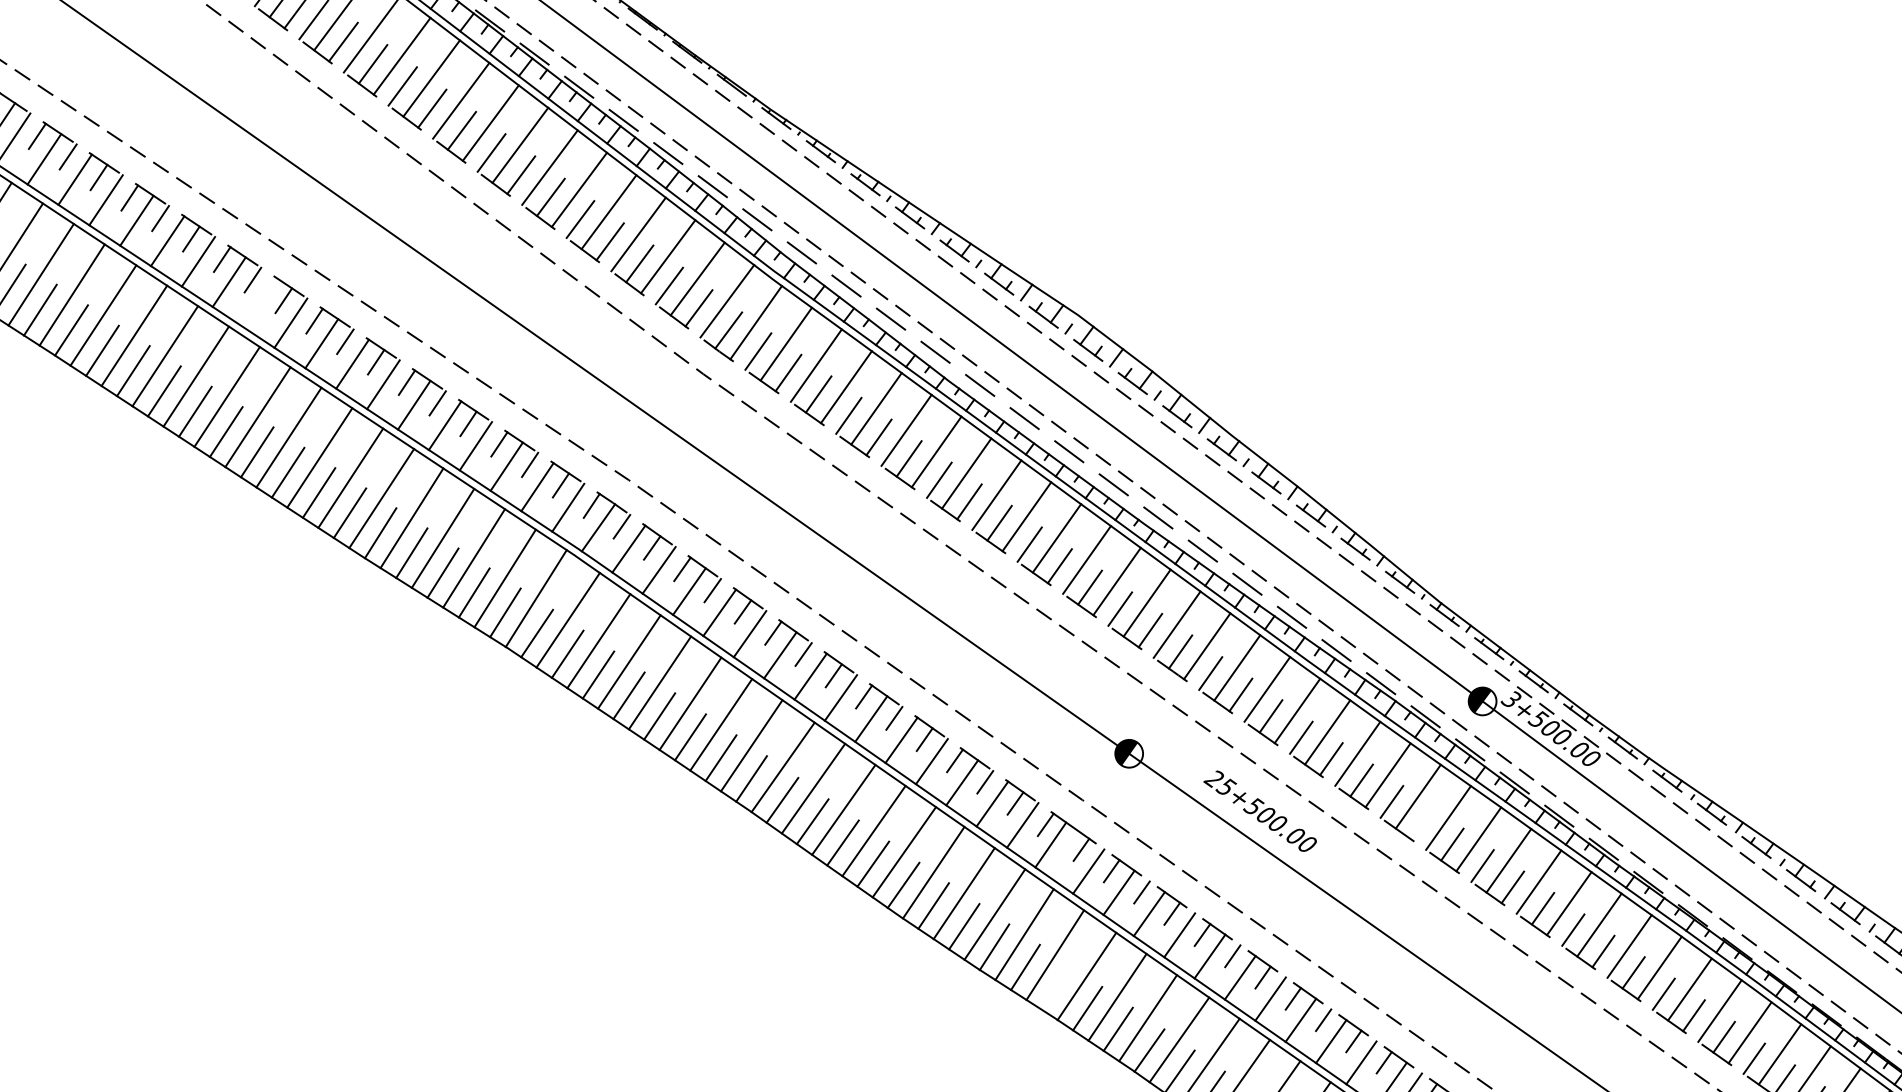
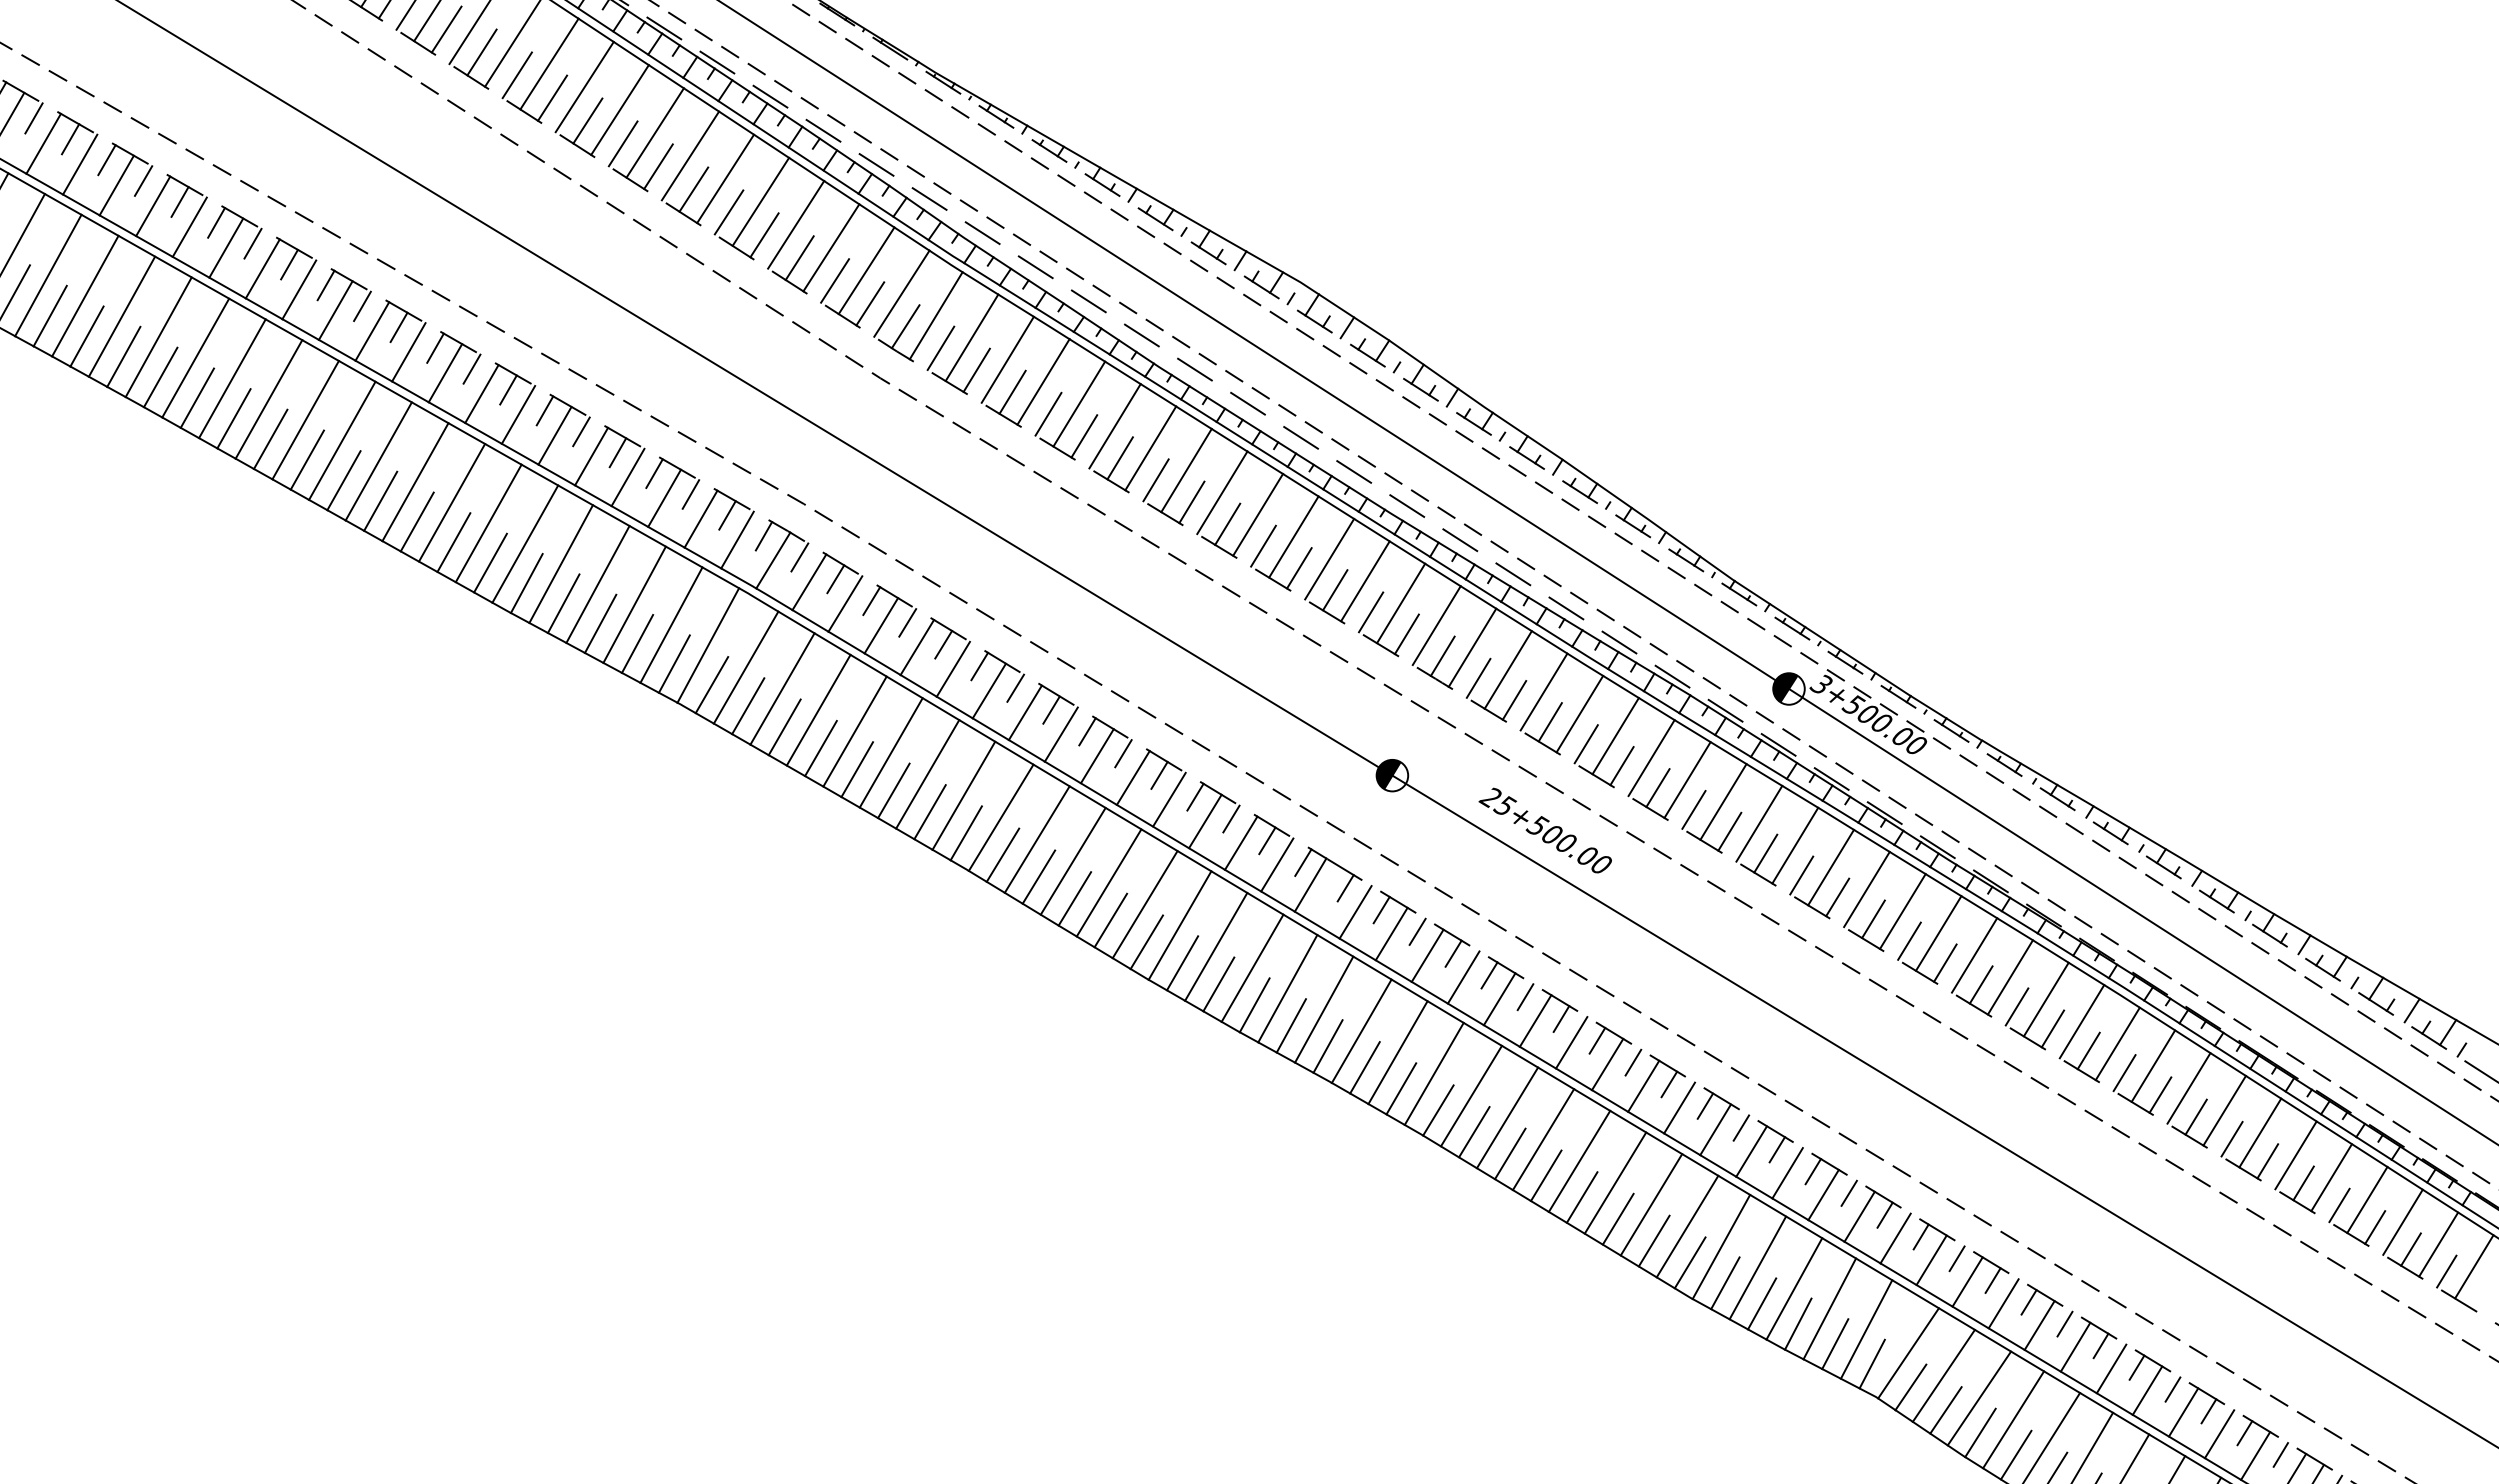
line: (260, 302) -> (372, 331), added
line: (1421, 823) -> (1729, 831), added
line: (1055, 987) -> (1327, 1046), added

